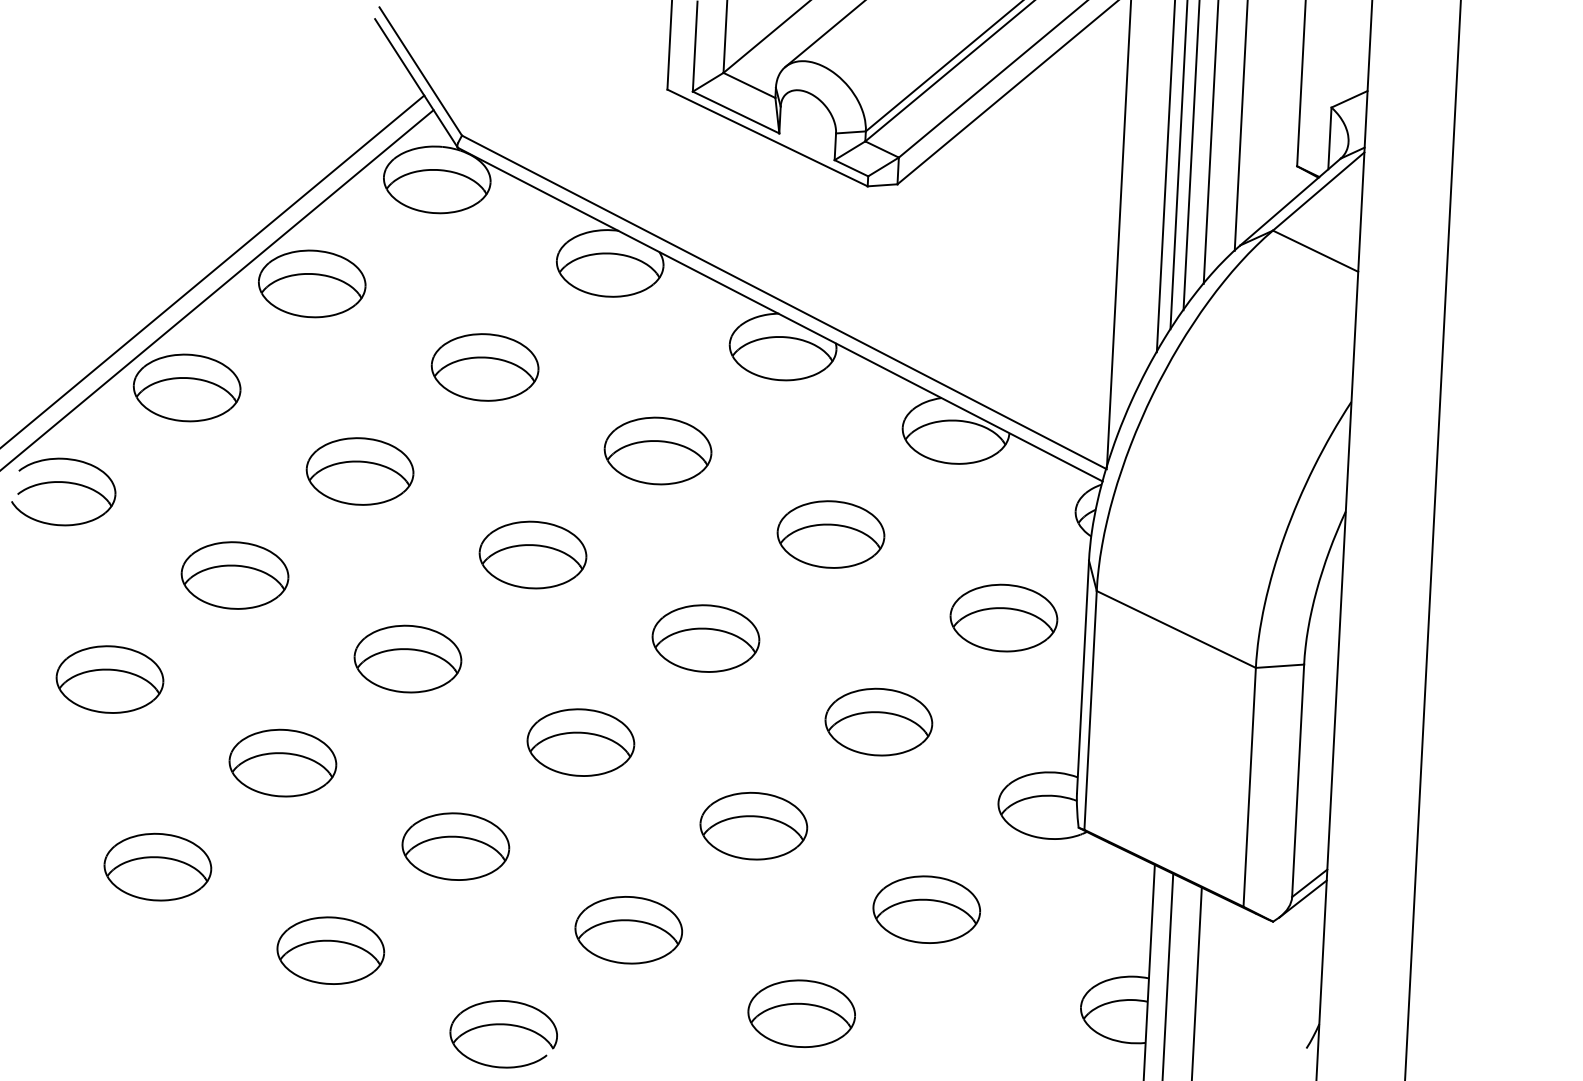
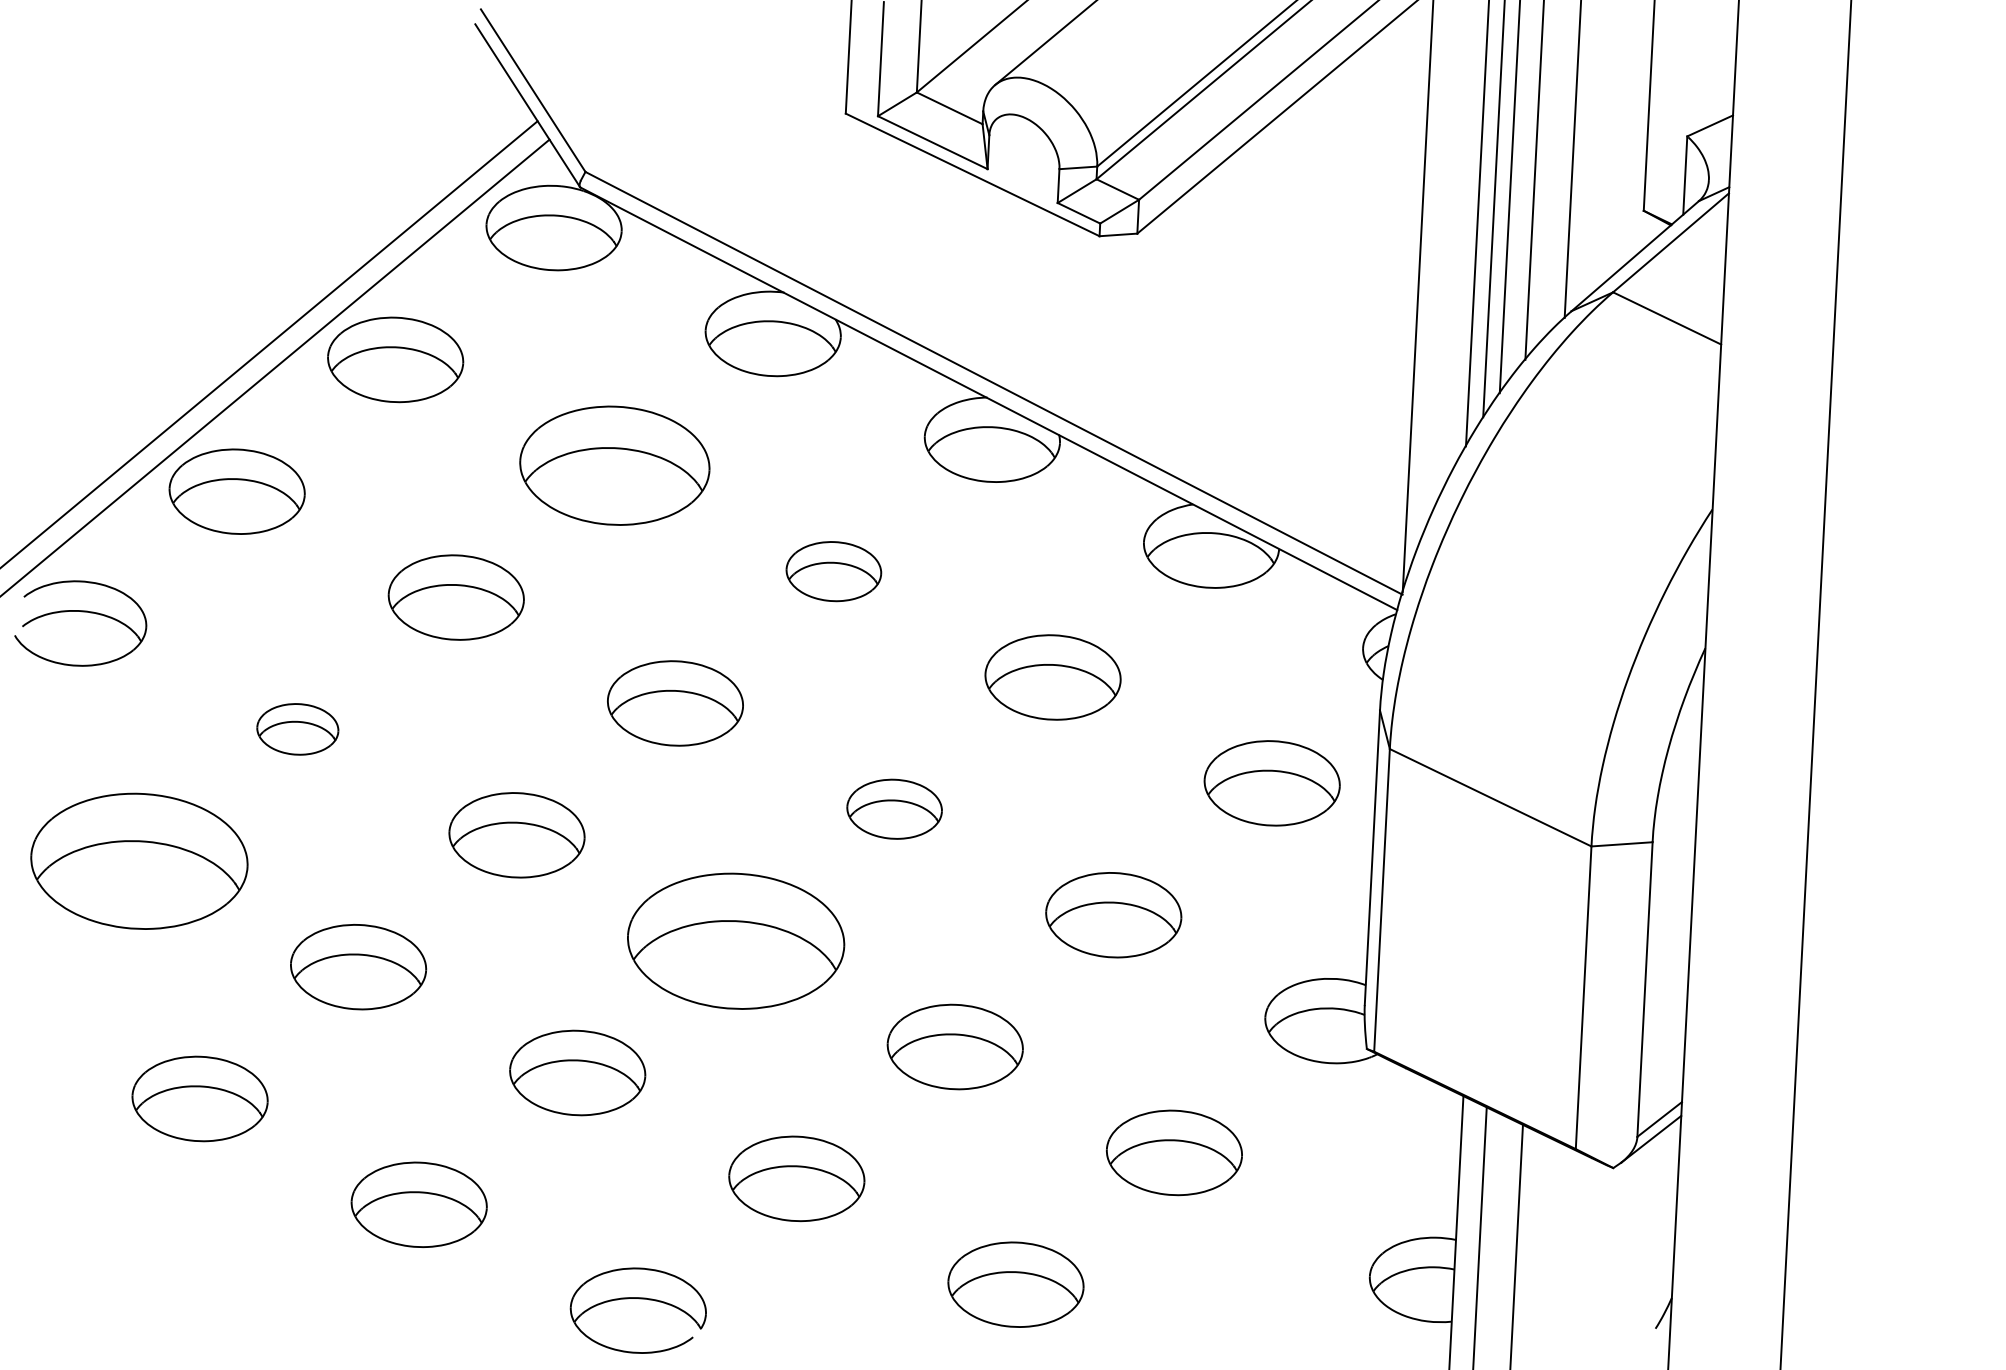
part: (484, 367) -> (613, 465), size x1.4
part: (657, 450) -> (833, 570), size x0.7
part: (234, 575) -> (297, 729), size x0.6
part: (705, 638) -> (894, 809), size x0.7
part: (109, 679) -> (138, 861), size x1.6
part: (580, 742) -> (735, 940), size x1.6

